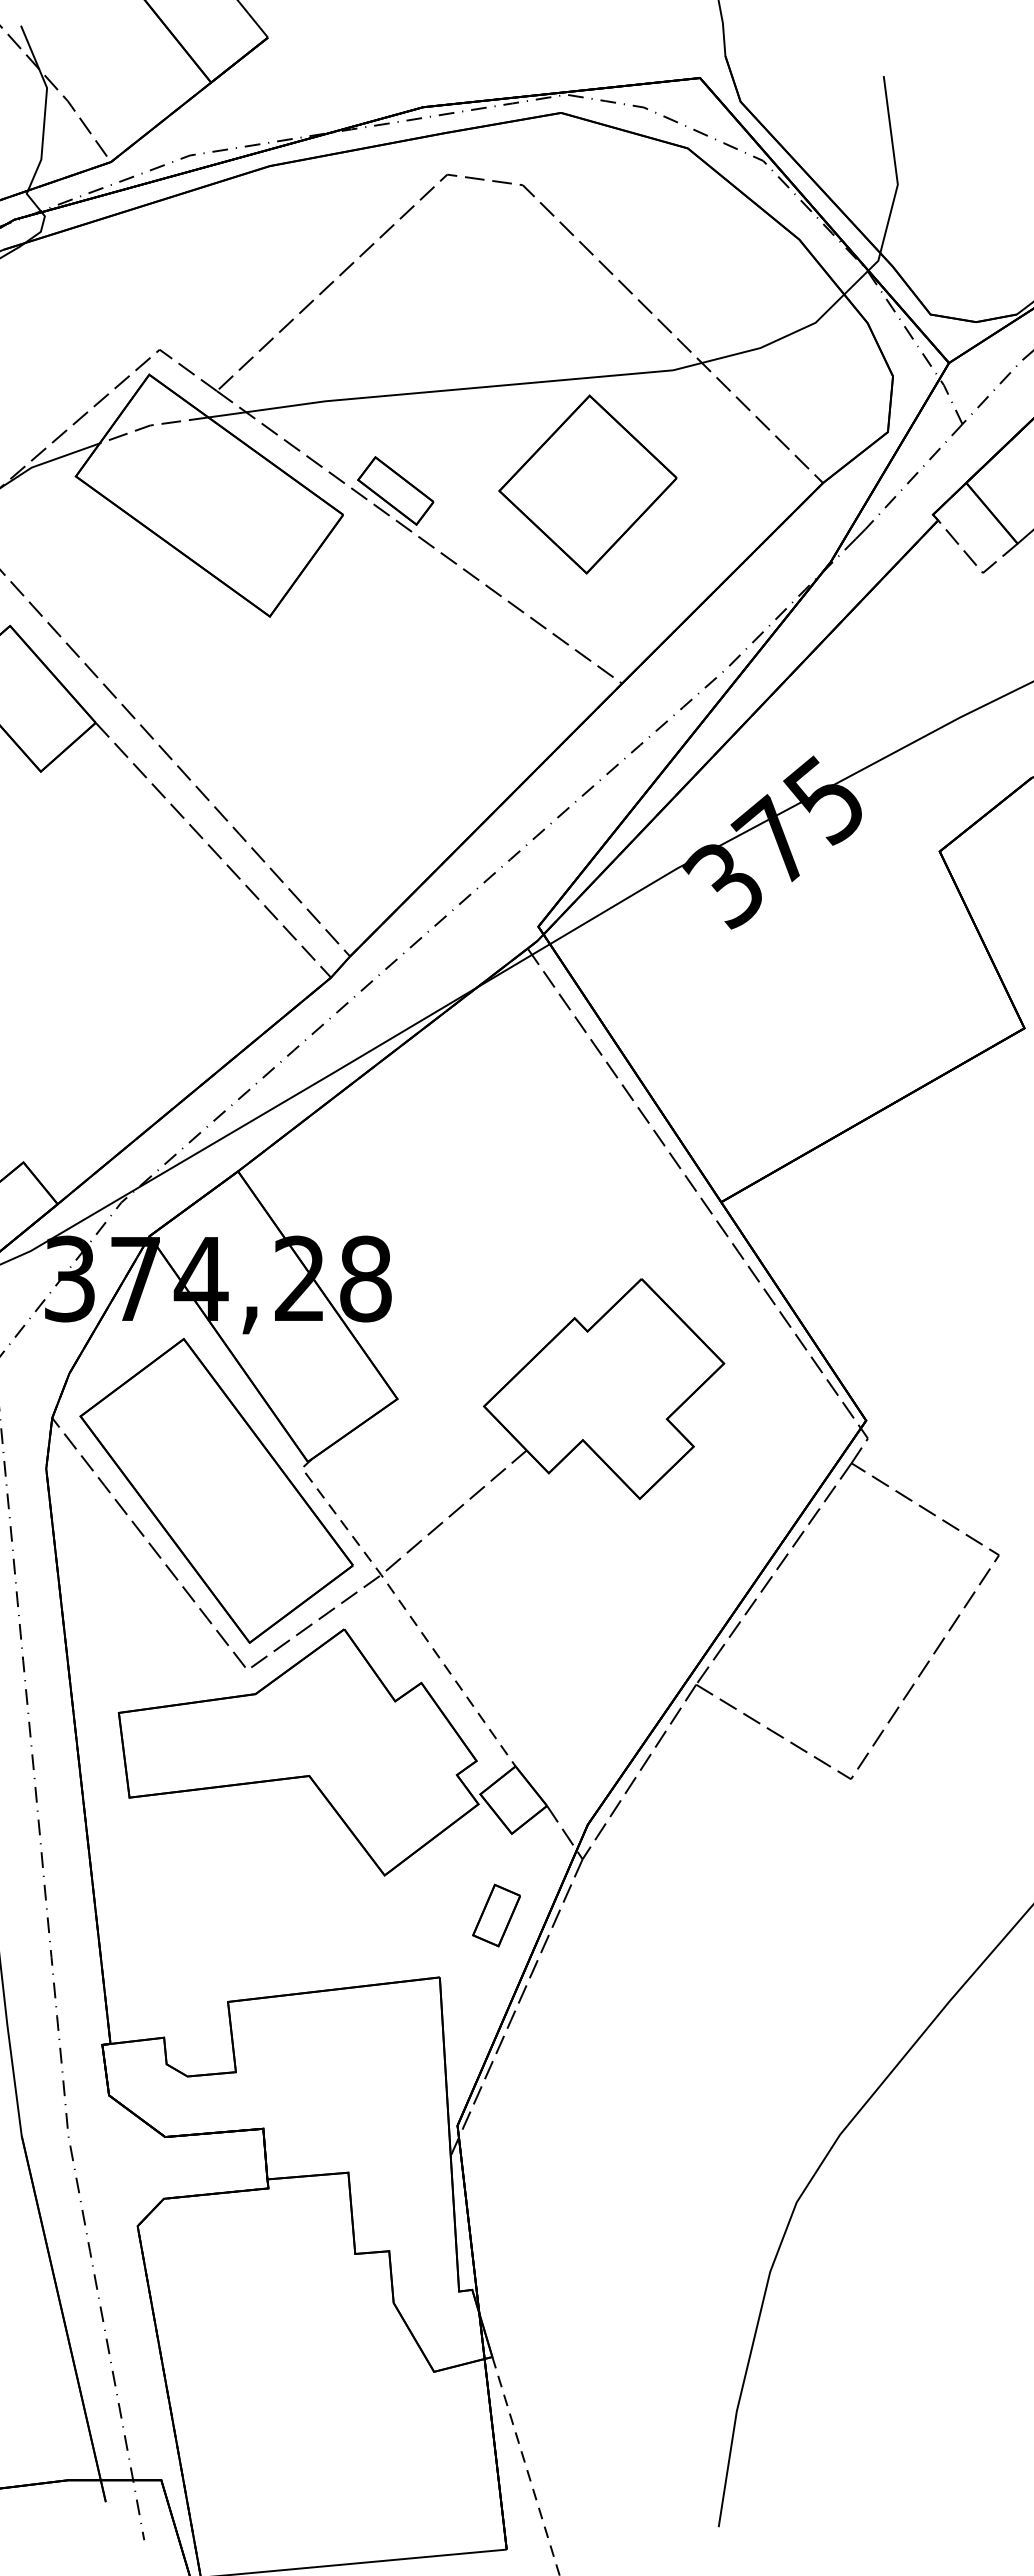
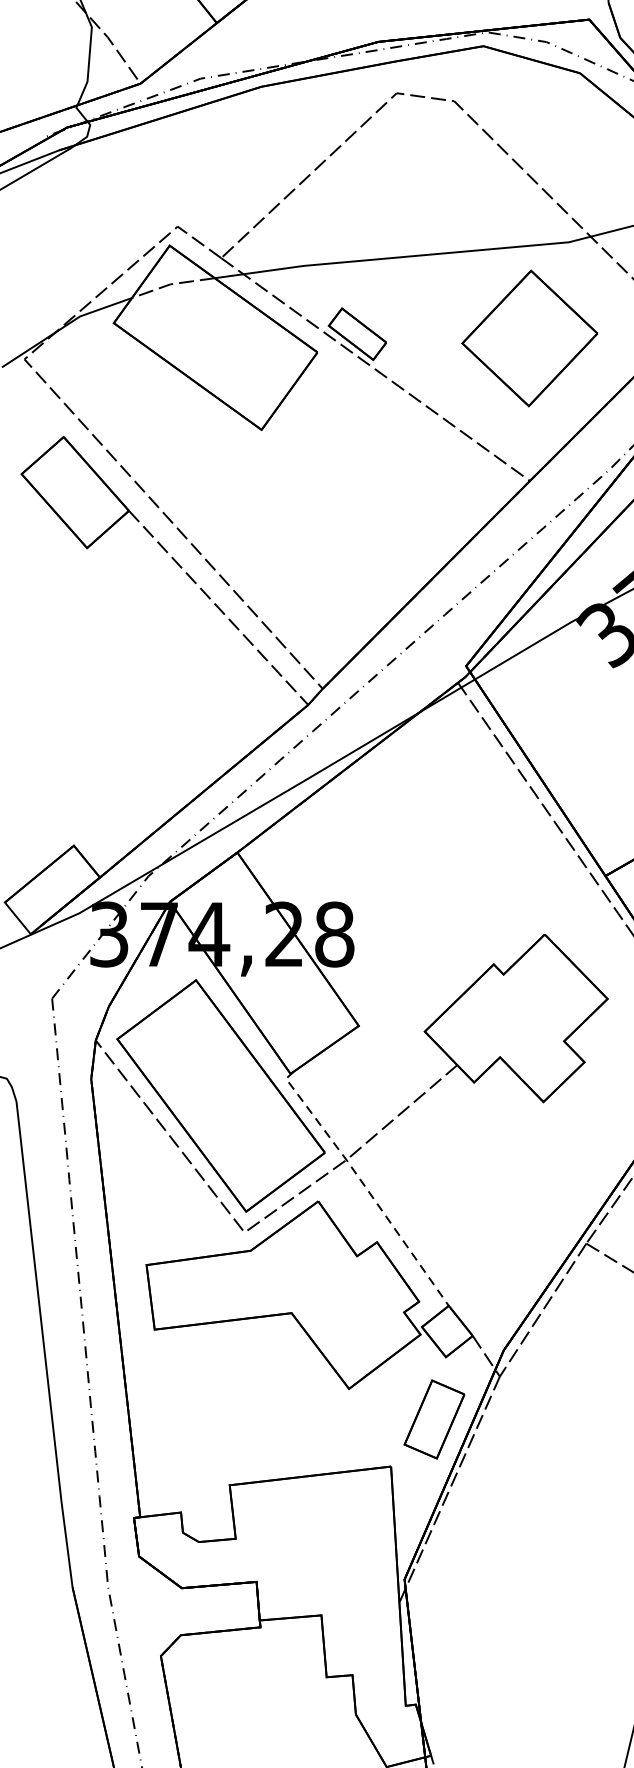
part: (587, 484) -> (529, 338), moved
part: (496, 1915) -> (434, 1419), size x1.67

